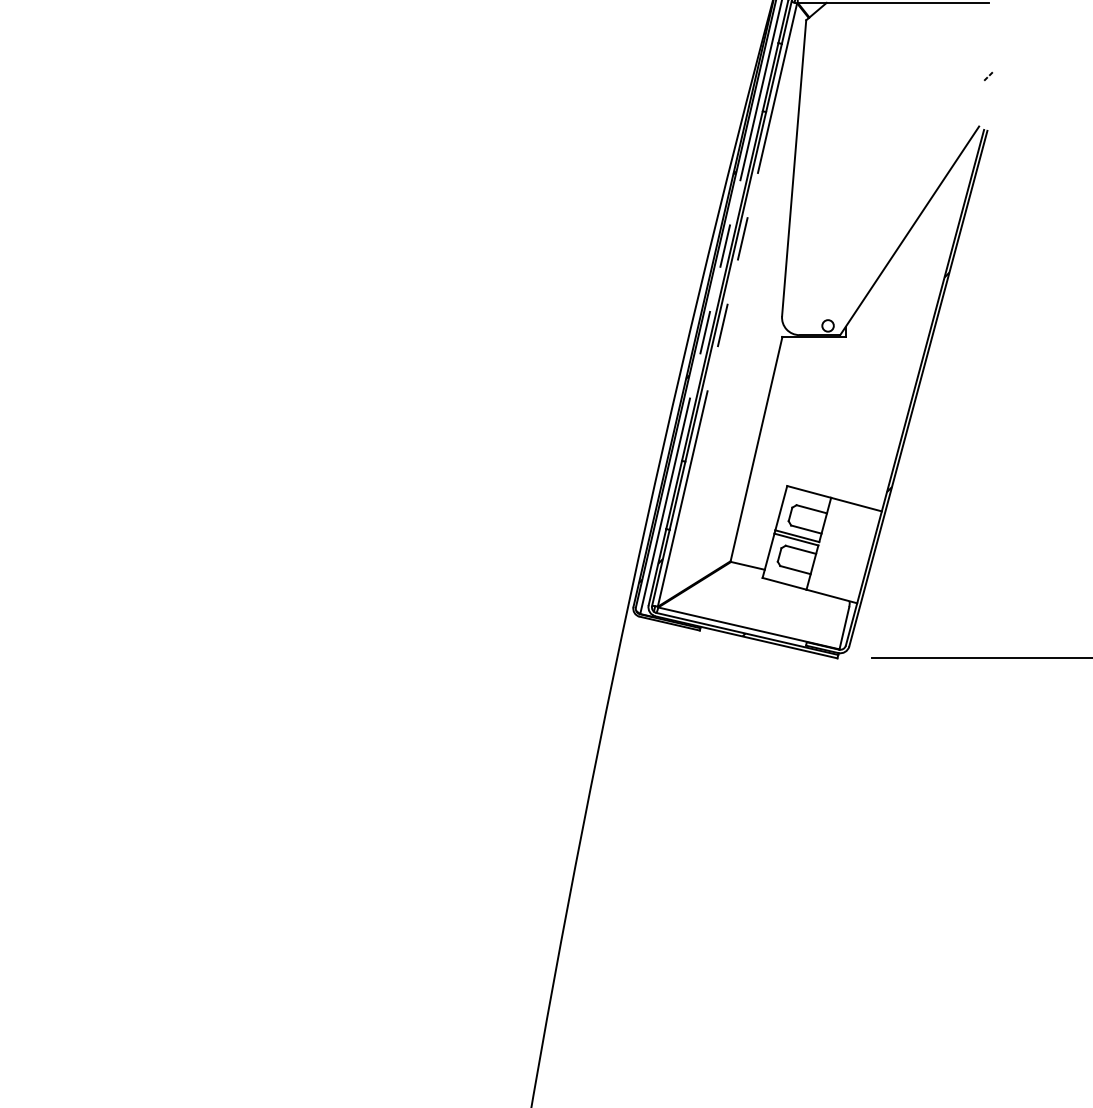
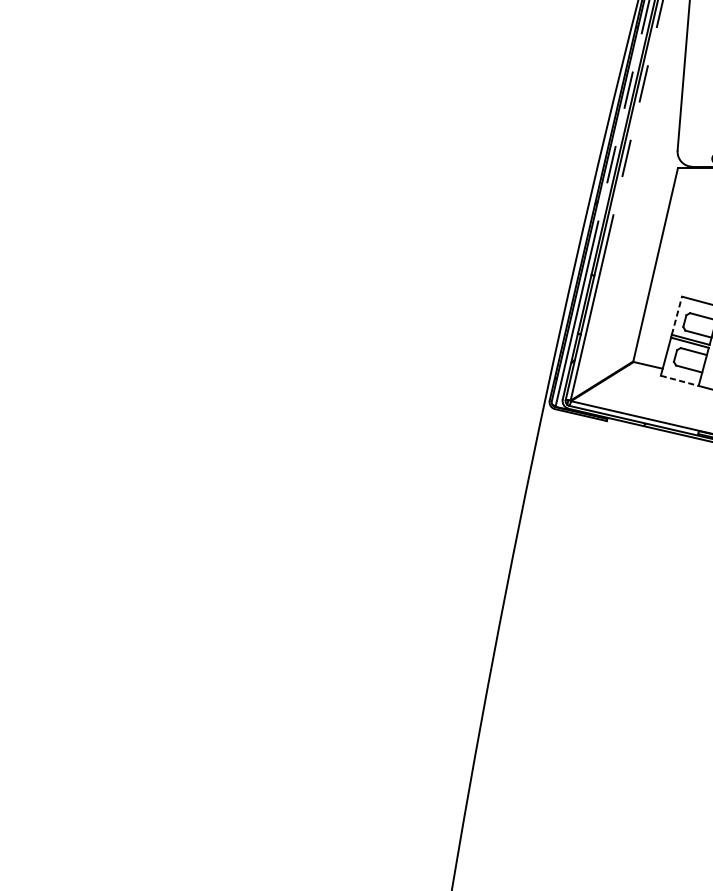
line: (781, 508) -> (677, 316), solid -> dashed
line: (784, 583) -> (679, 380), solid -> dashed

